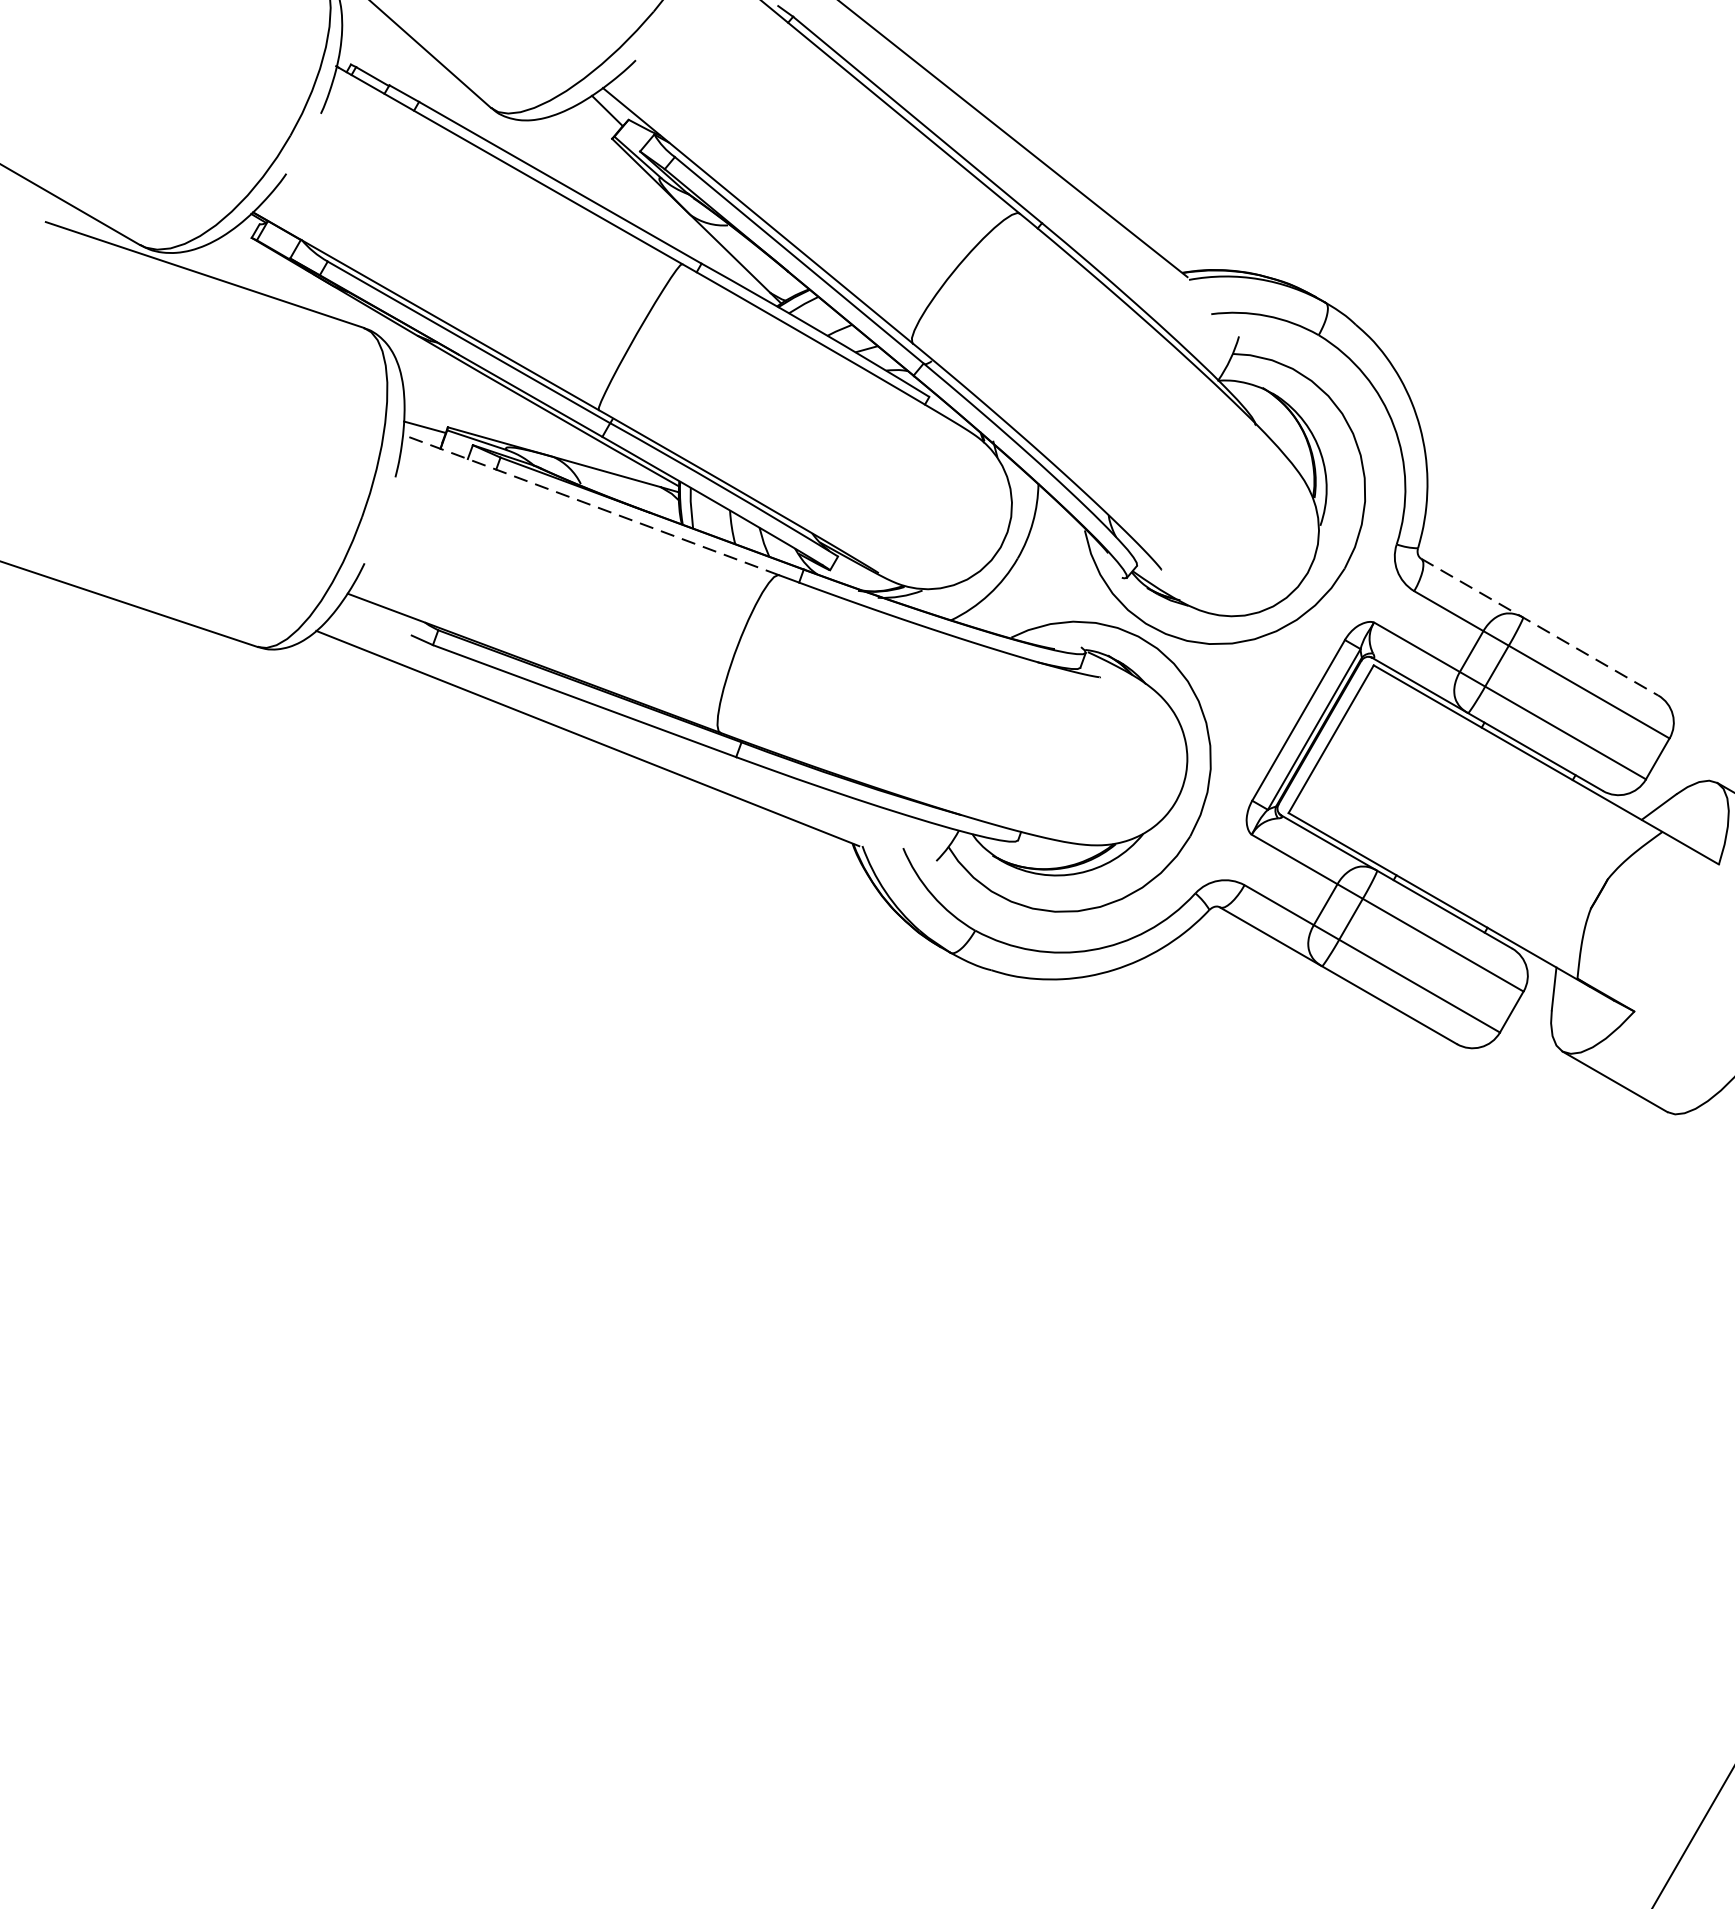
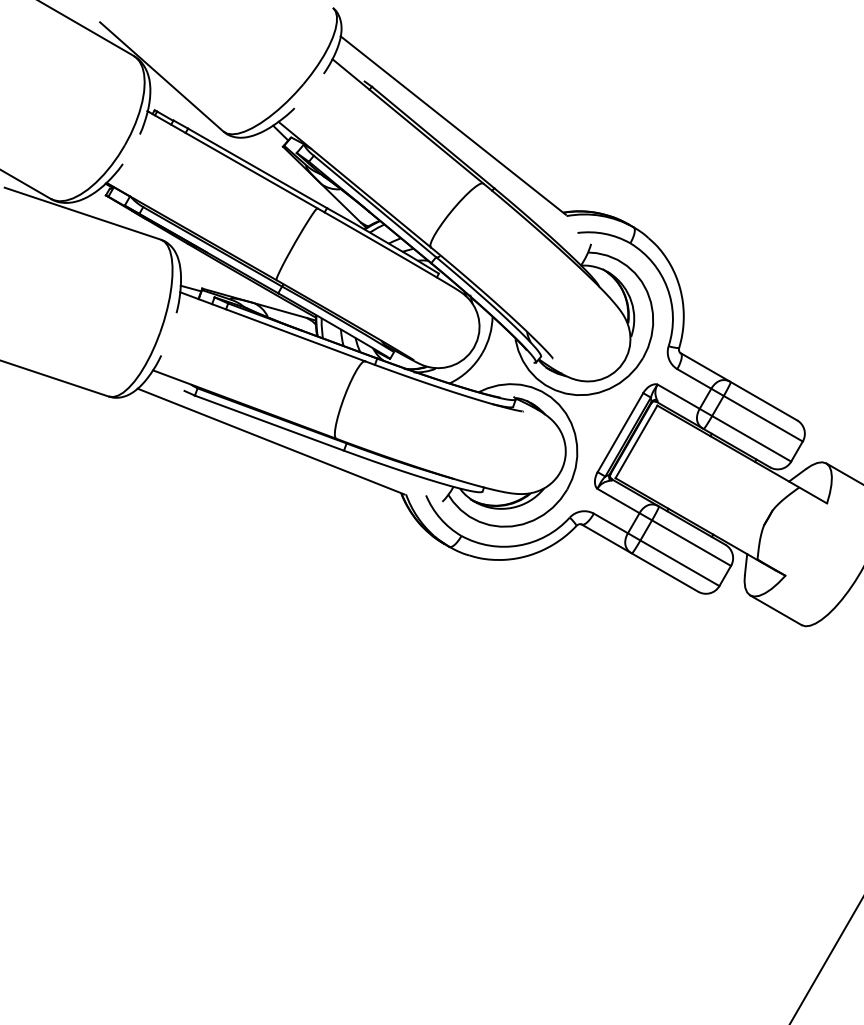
line: (590, 504) -> (272, 326), dashed -> solid
line: (1540, 628) -> (739, 387), dashed -> solid

